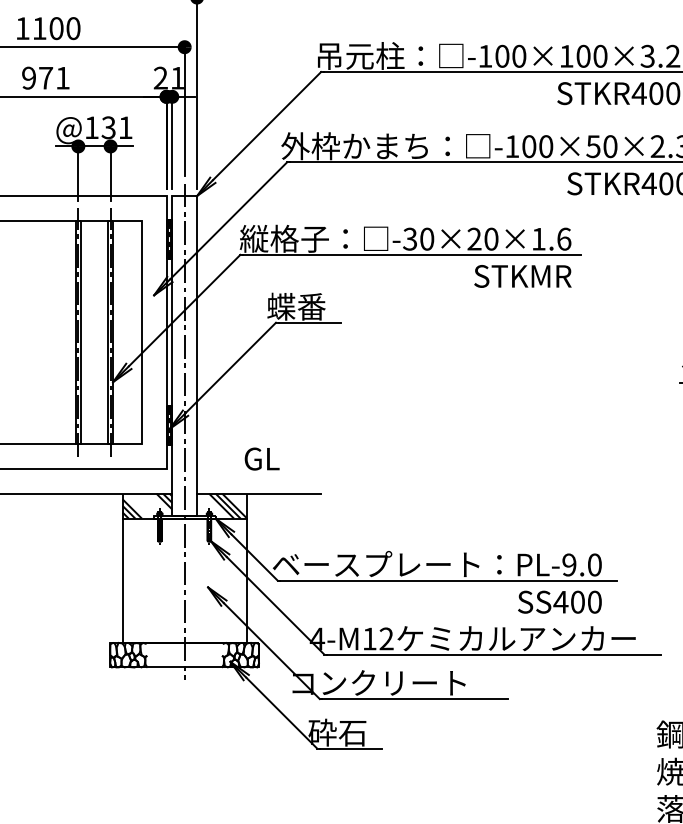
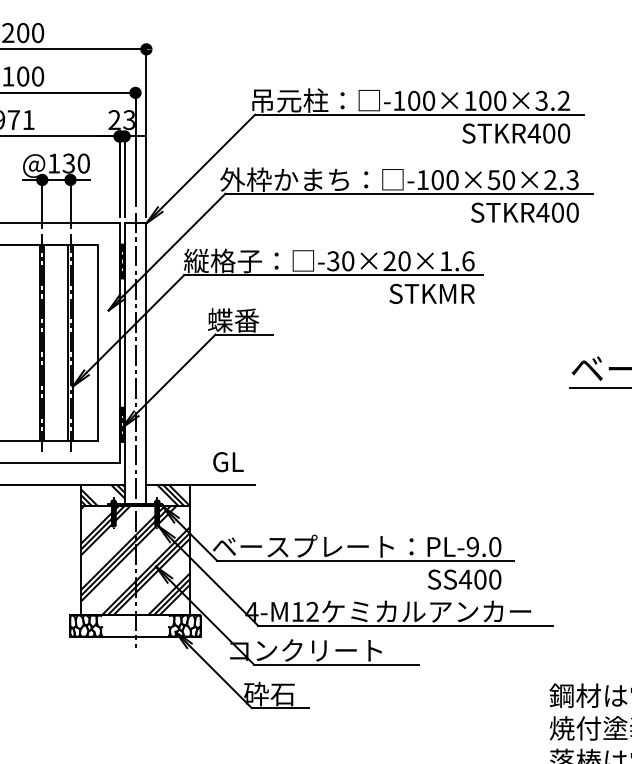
text: (176, 78) -> (128, 120), 21 -> 23
text: (125, 127) -> (83, 163), @131 -> @130
text: (262, 459) -> (228, 462), moved
hatch: (184, 580) -> (135, 560), added

